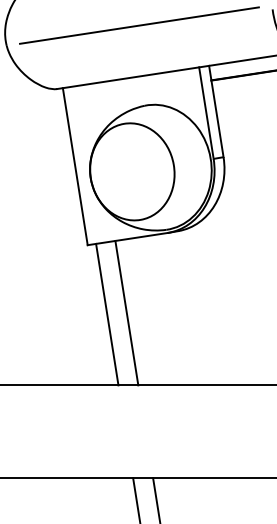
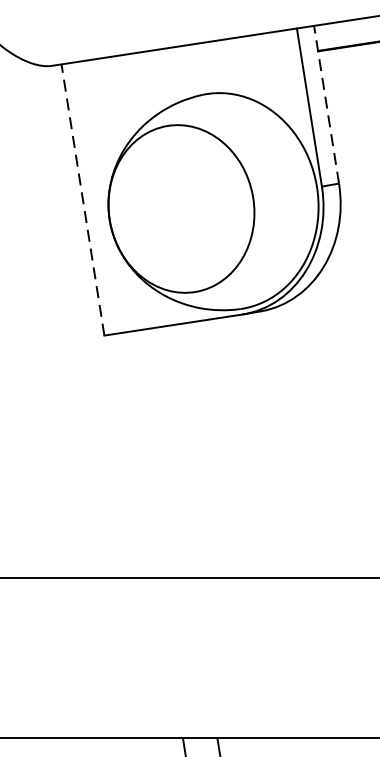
line: (216, 111) -> (326, 104), solid -> dashed
line: (75, 166) -> (83, 199), solid -> dashed
line: (126, 312) -> (171, 451), removed
line: (107, 314) -> (138, 455), removed

